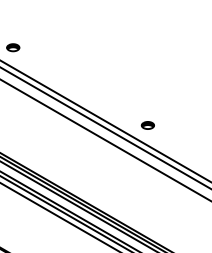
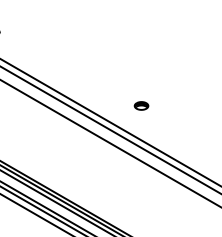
part: (147, 125) -> (141, 105), moved

